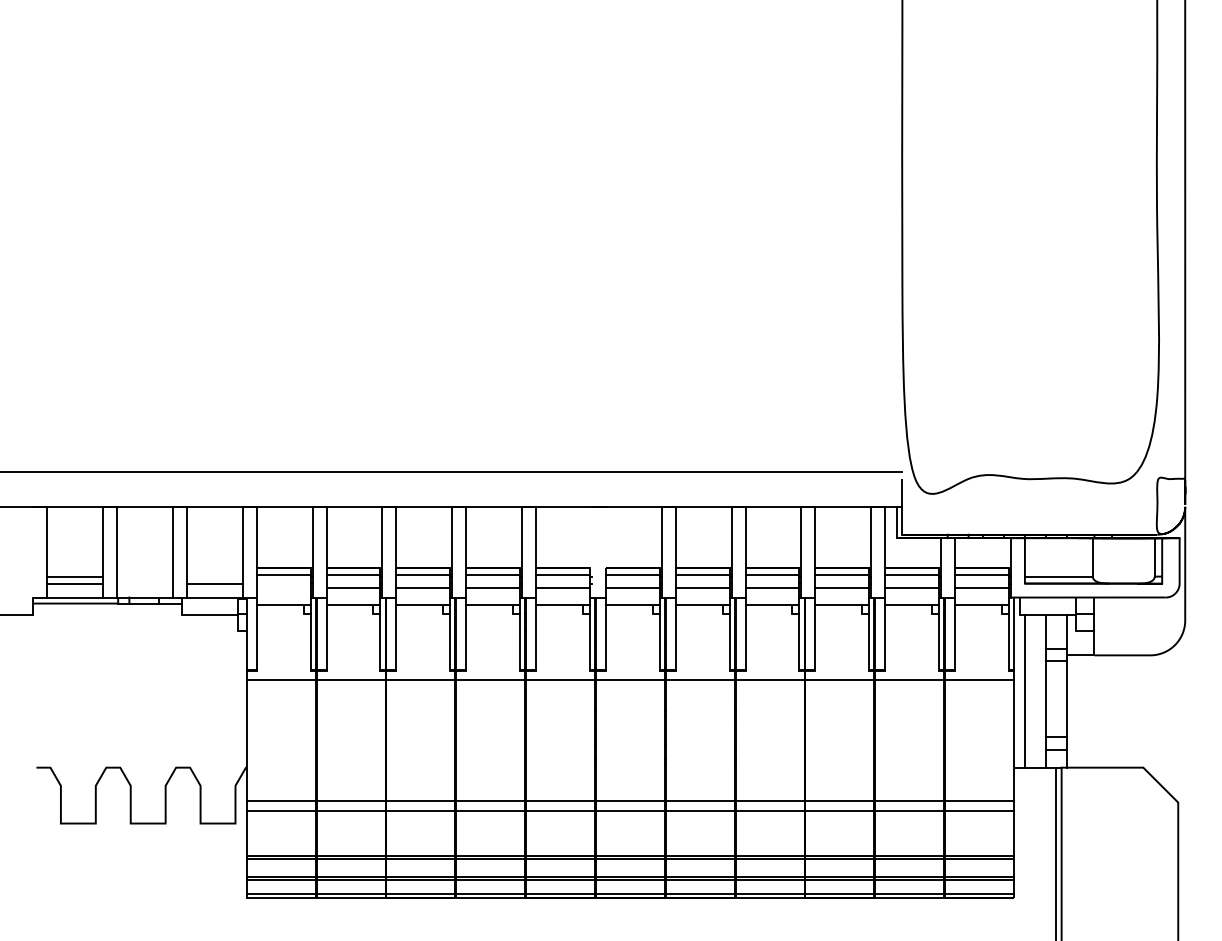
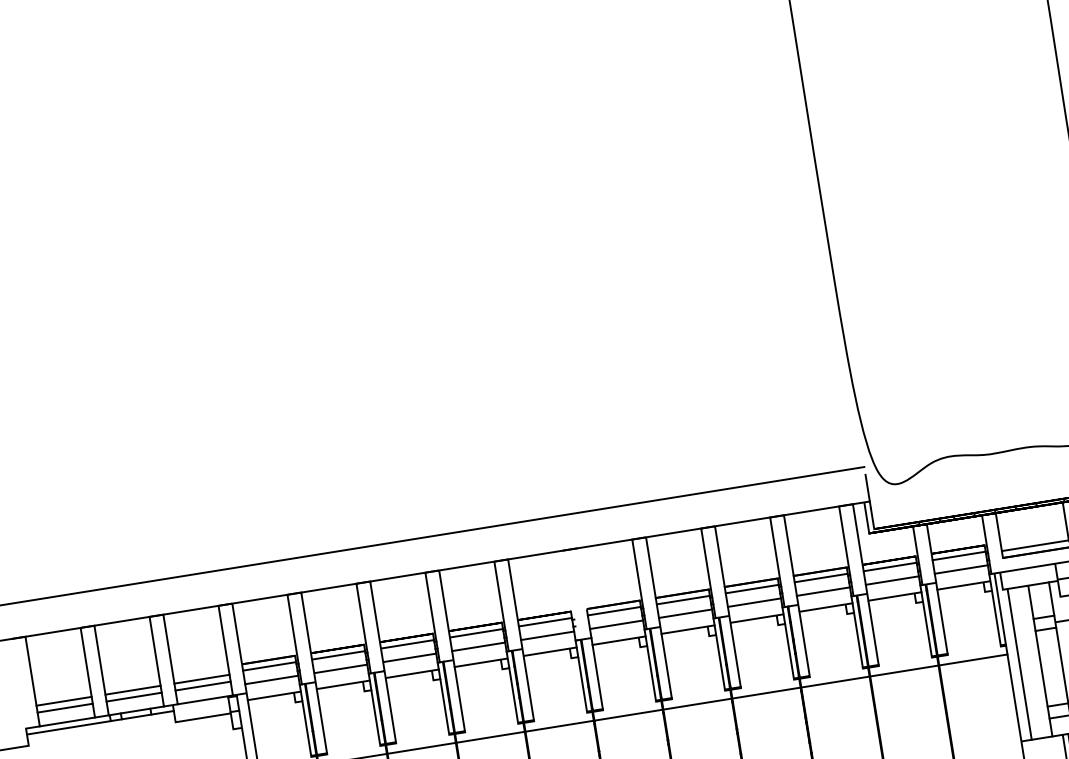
line: (144, 576) -> (132, 690), added
line: (214, 576) -> (201, 679), added
line: (144, 583) -> (133, 697), added
line: (283, 588) -> (271, 680), added

